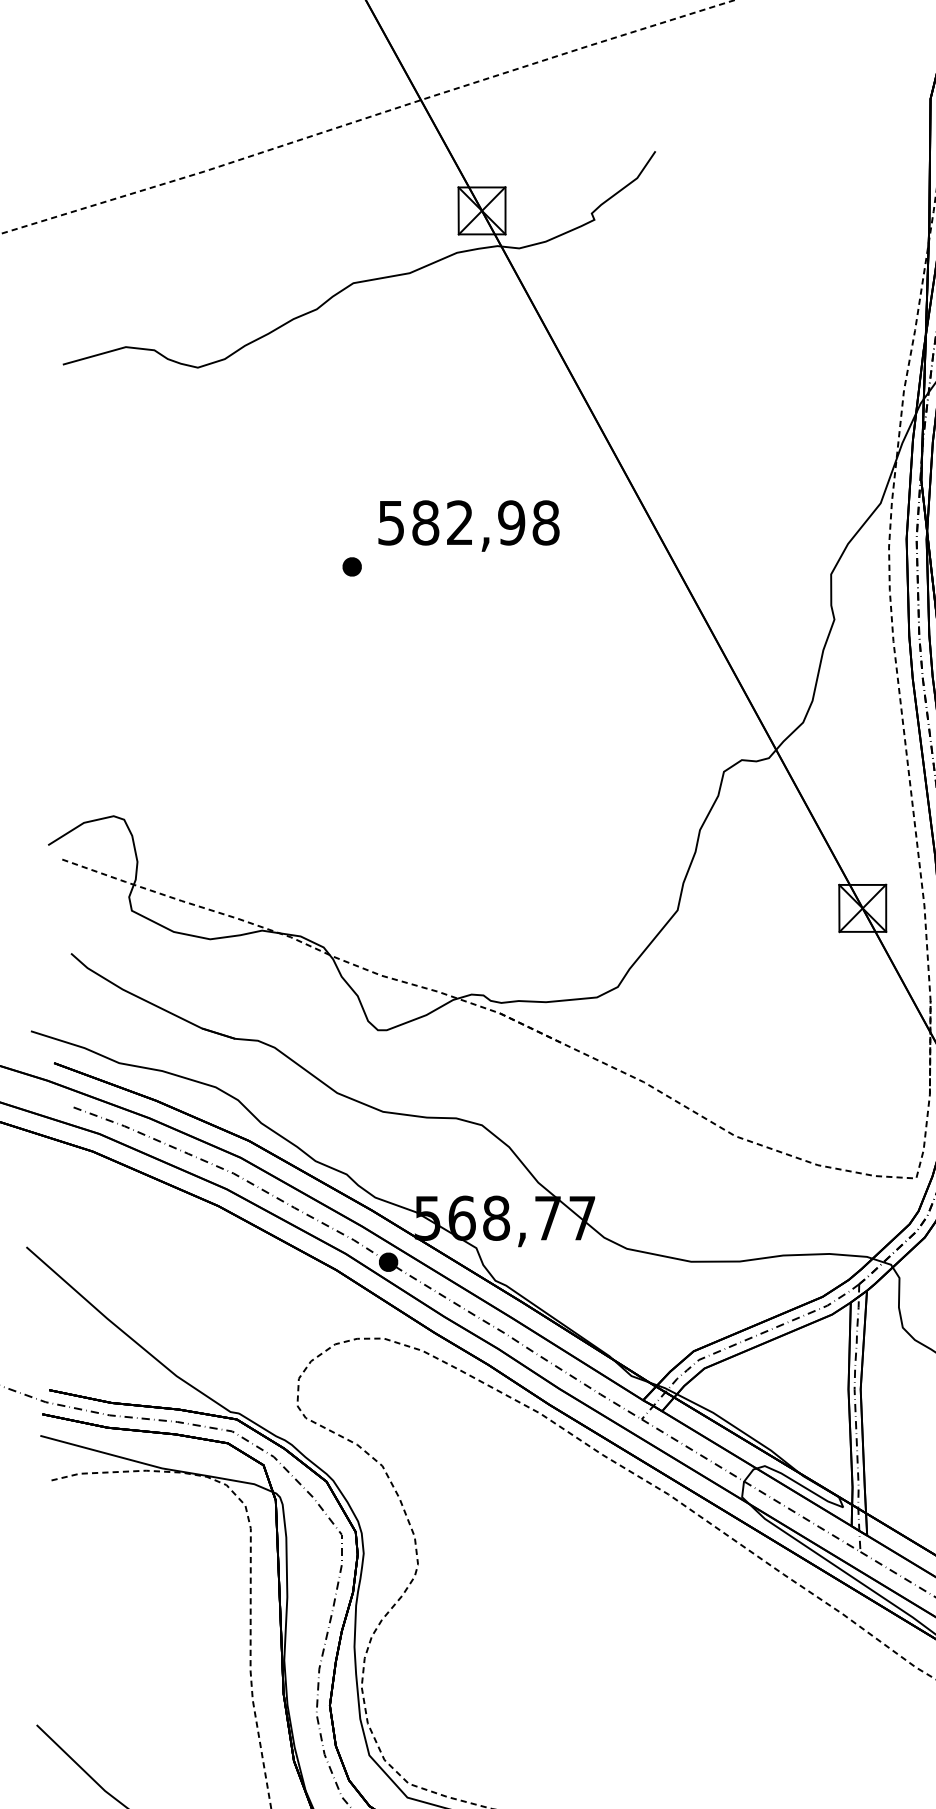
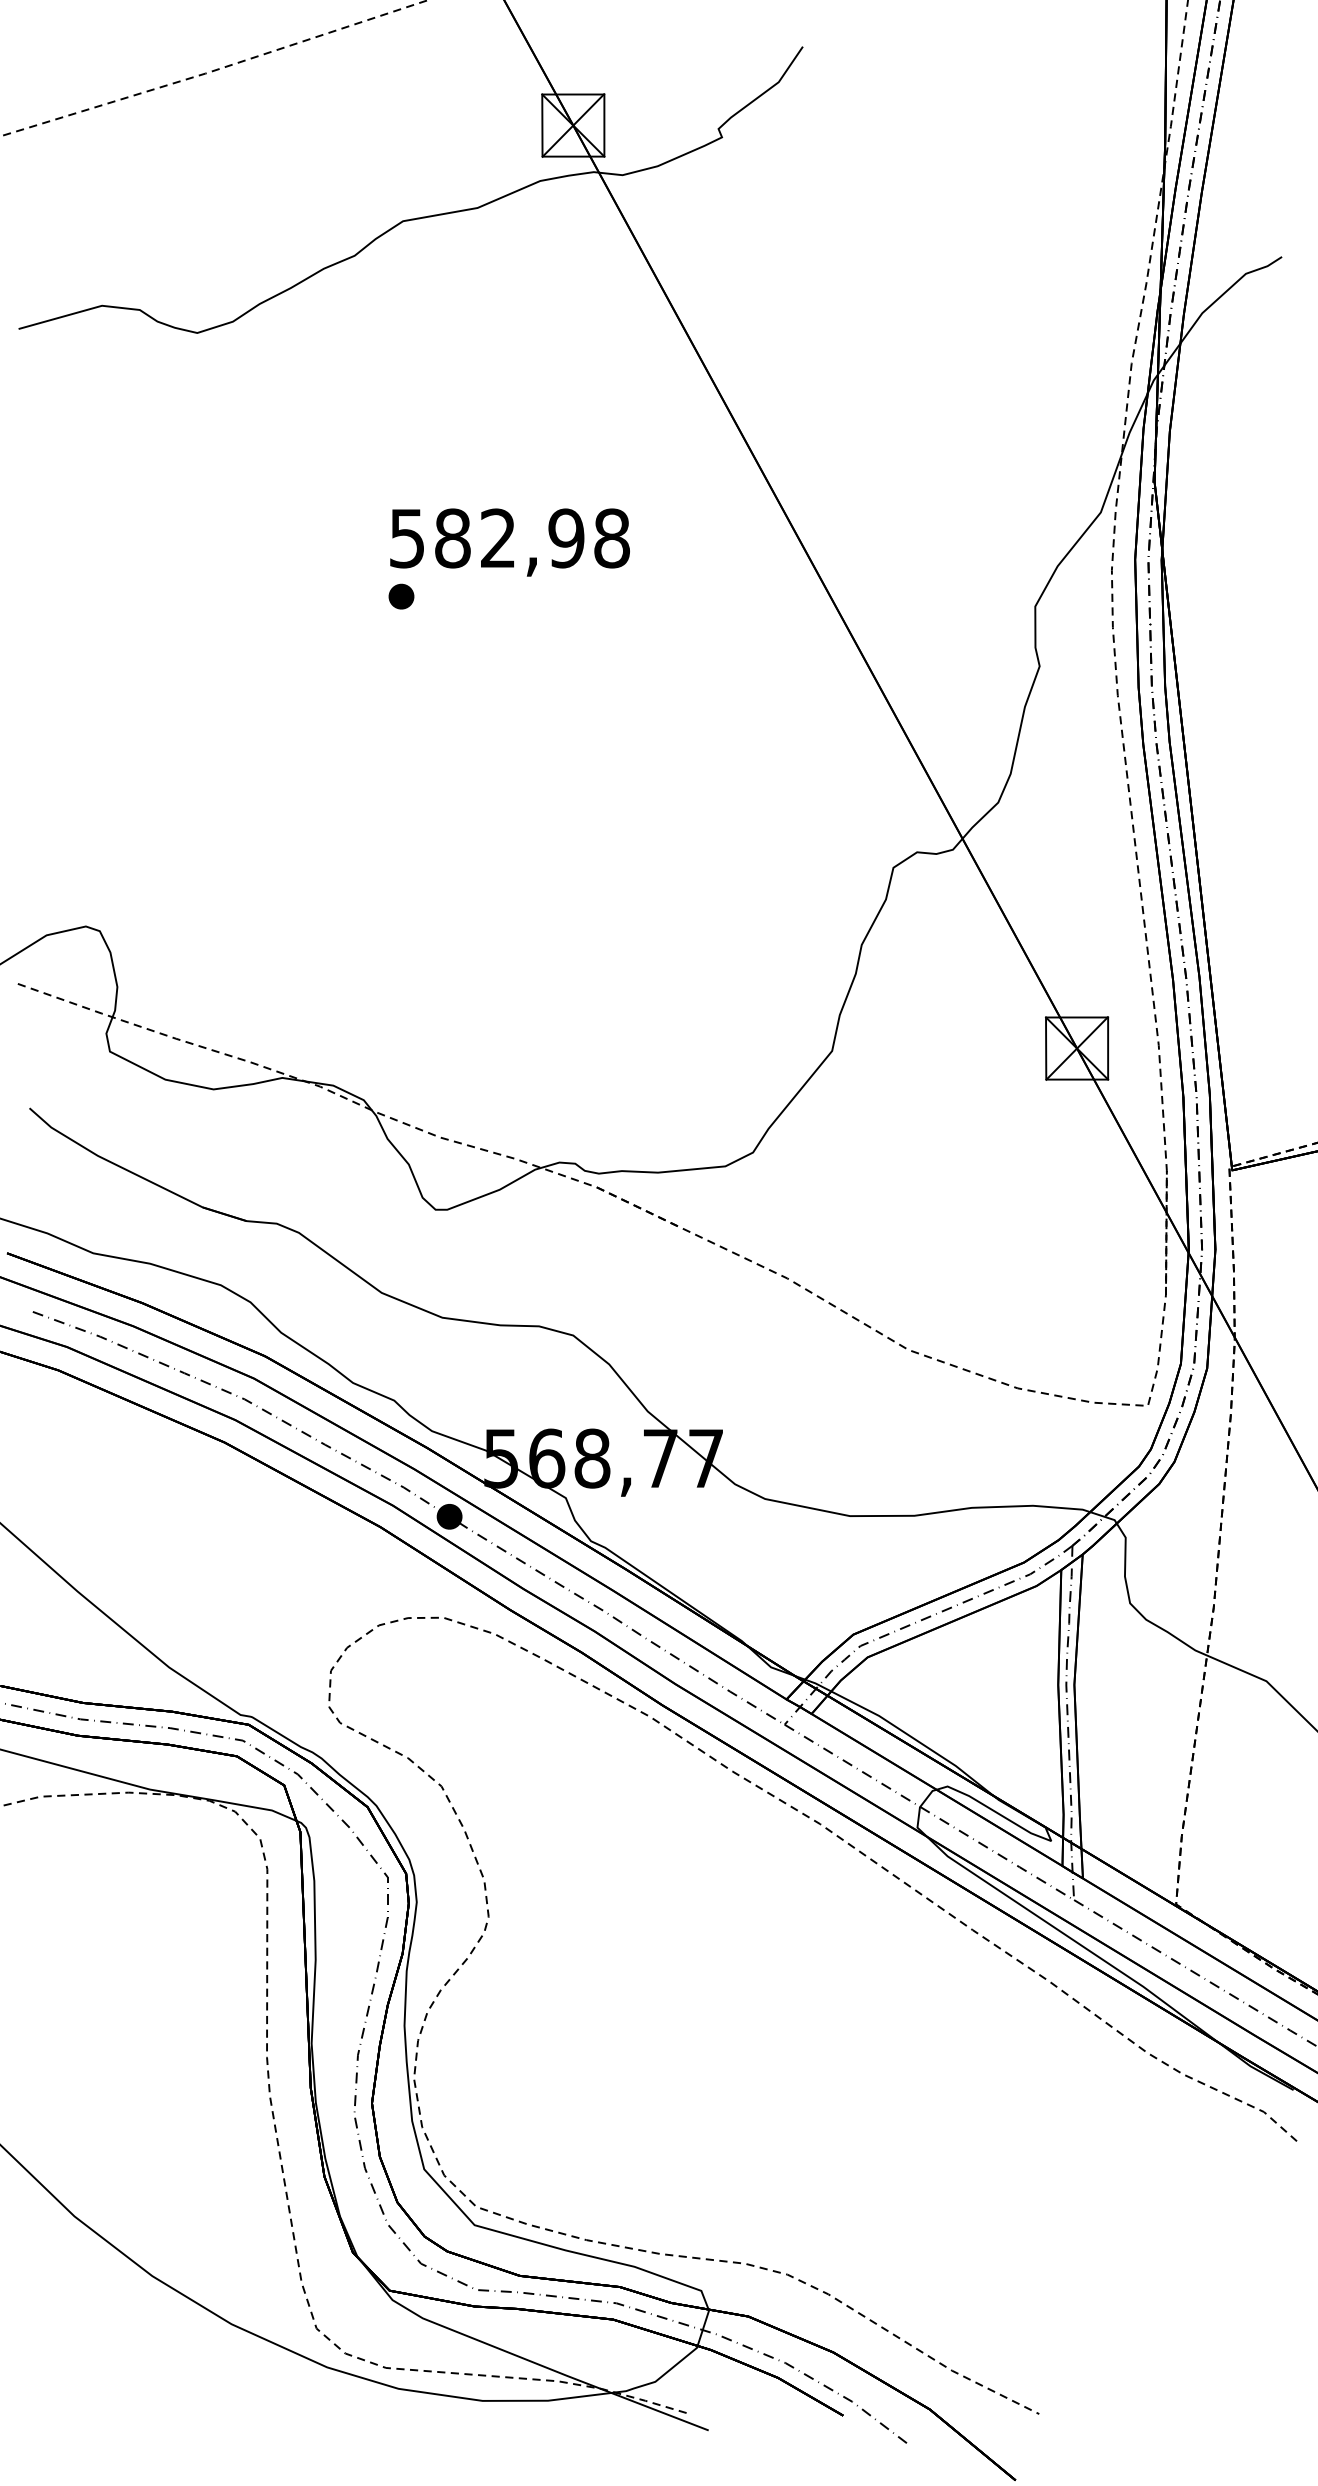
text: (468, 526) -> (509, 542), moved

